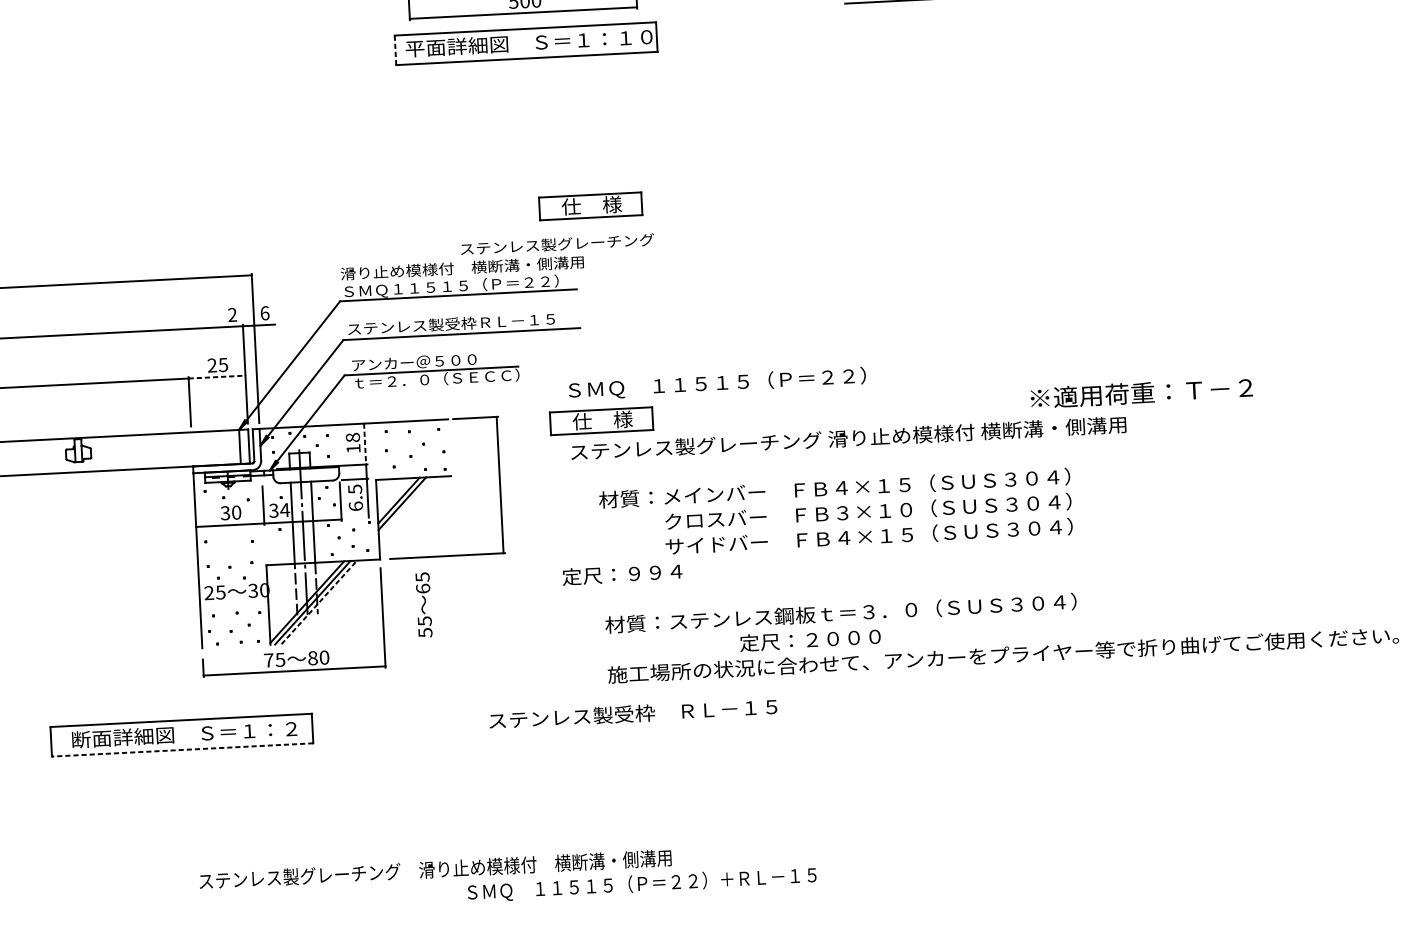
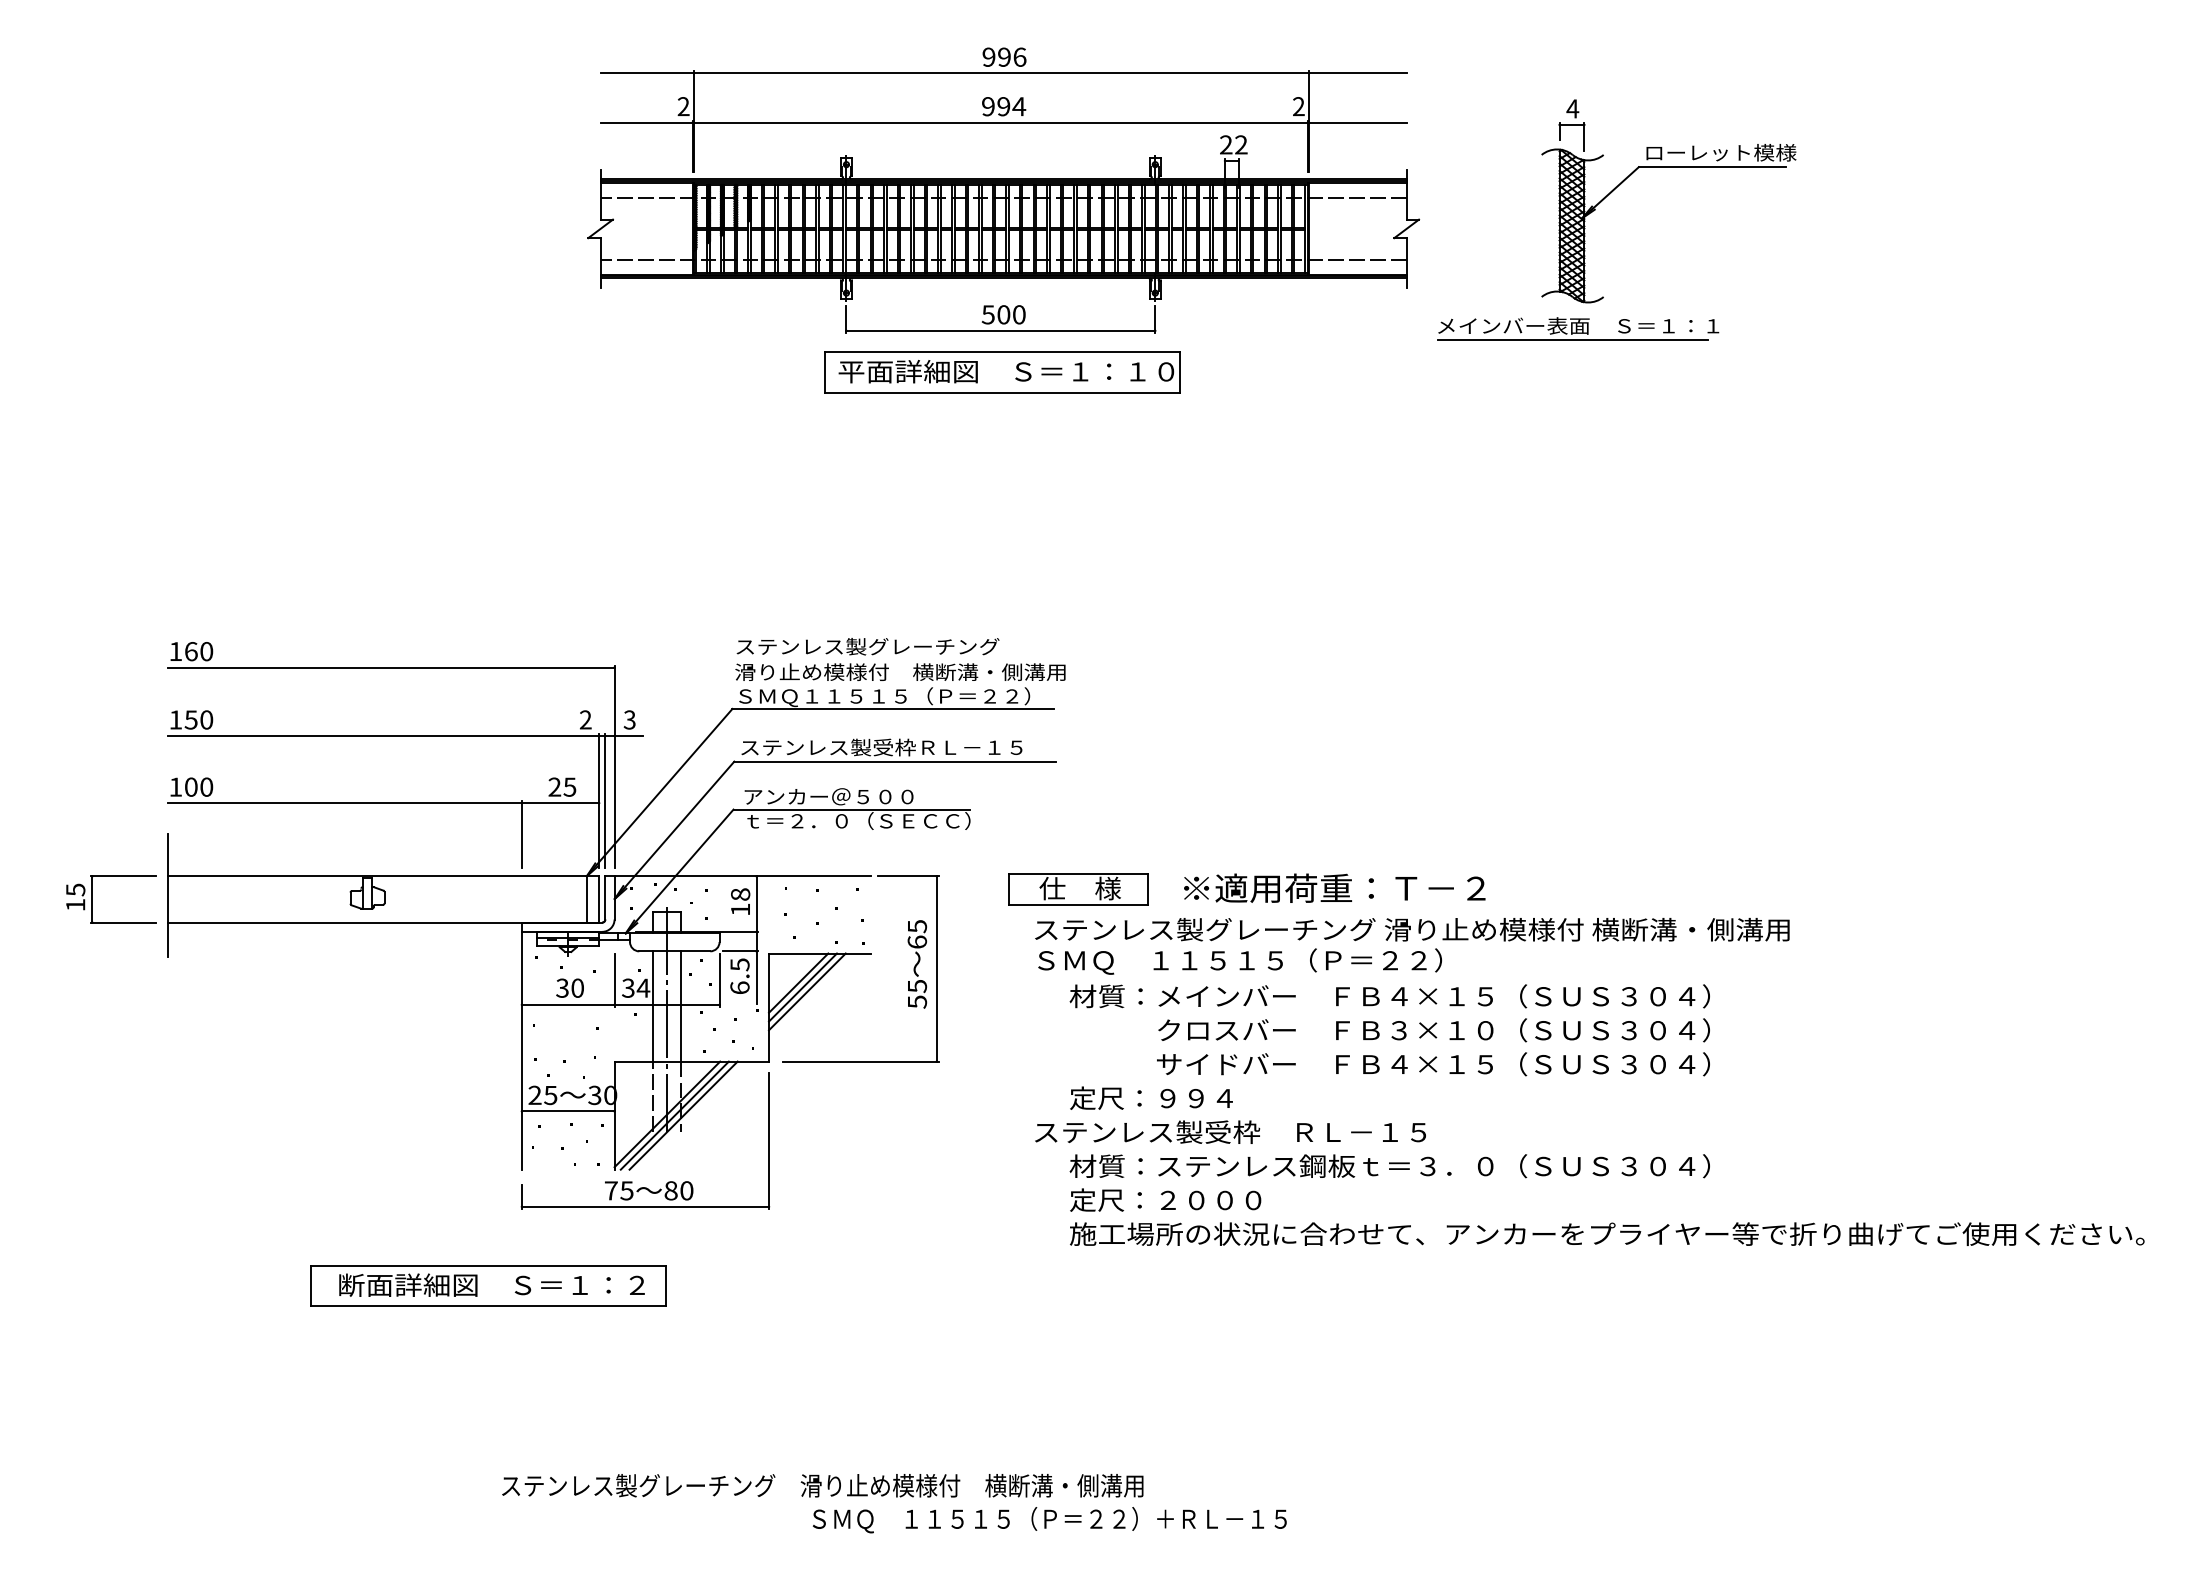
line: (395, 50) -> (824, 372), dashed -> solid
part: (590, 206) -> (1078, 597), removed
text: (557, 244) -> (867, 646), moved
text: (264, 312) -> (629, 719), 6 -> 3
line: (250, 374) -> (605, 801), added
line: (217, 377) -> (560, 803), dashed -> solid
text: (716, 383) -> (1239, 961), moved
text: (1141, 392) -> (1334, 887), moved
line: (365, 444) -> (756, 904), dashed -> solid
line: (405, 506) -> (806, 991), added
text: (622, 573) -> (1151, 1097), moved
line: (319, 602) -> (683, 1115), dashed -> solid
line: (233, 603) -> (567, 1111), added
text: (424, 605) -> (917, 964), moved
text: (810, 639) -> (1165, 1199), moved
text: (633, 713) -> (1230, 1131), moved
line: (182, 750) -> (488, 1306), dashed -> solid
text: (641, 884) -> (1049, 1520), moved

